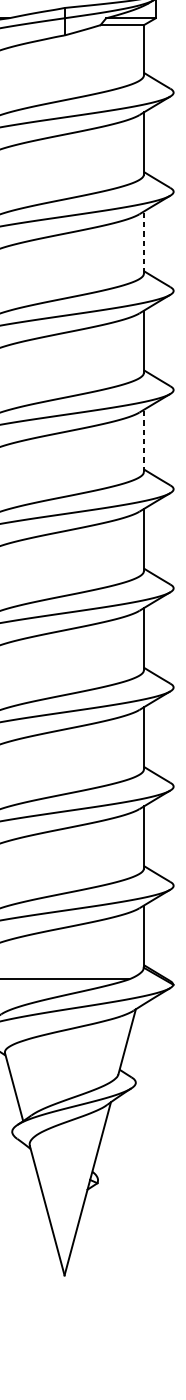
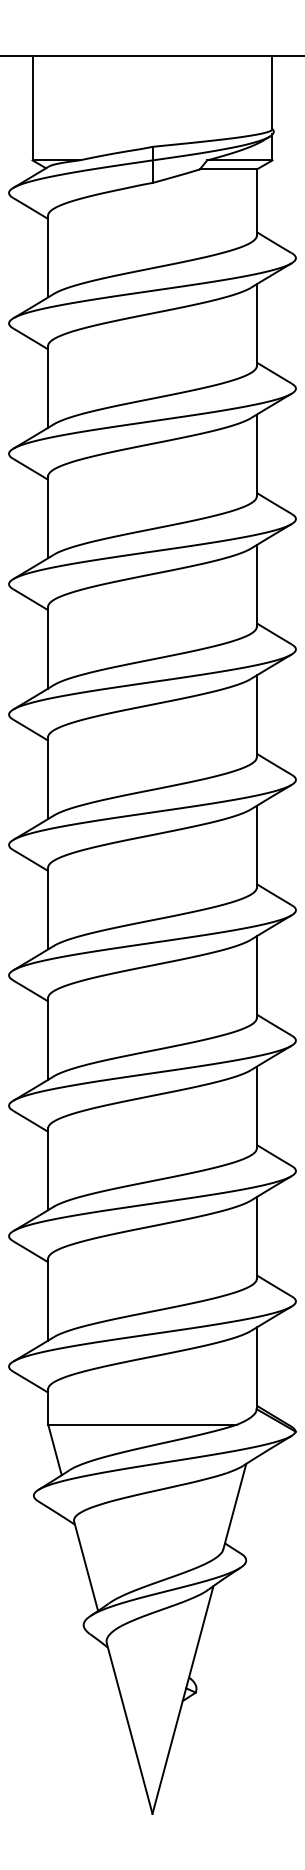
line: (143, 242) -> (256, 455), dashed -> solid
line: (143, 441) -> (256, 716), dashed -> solid

